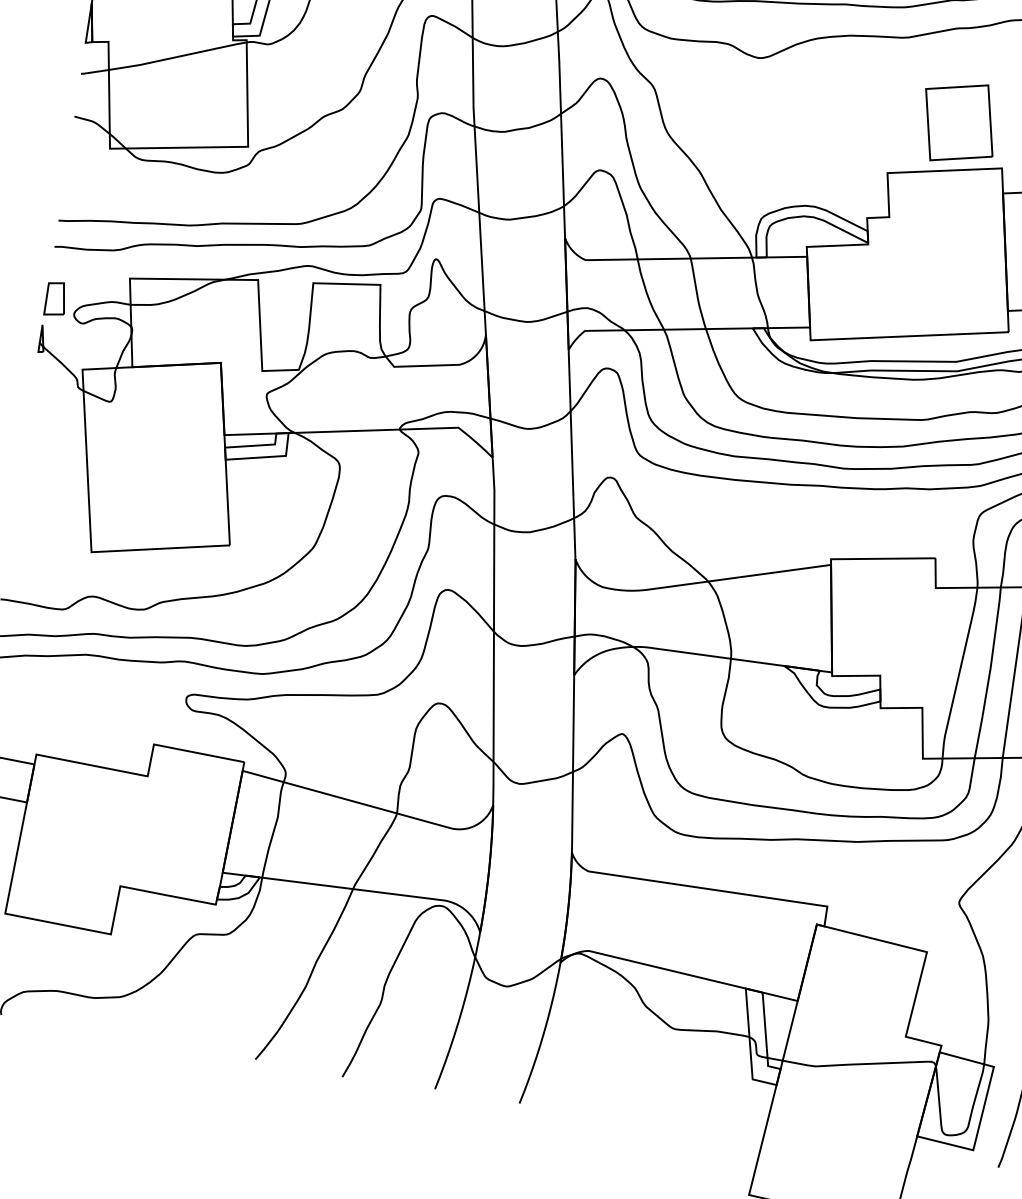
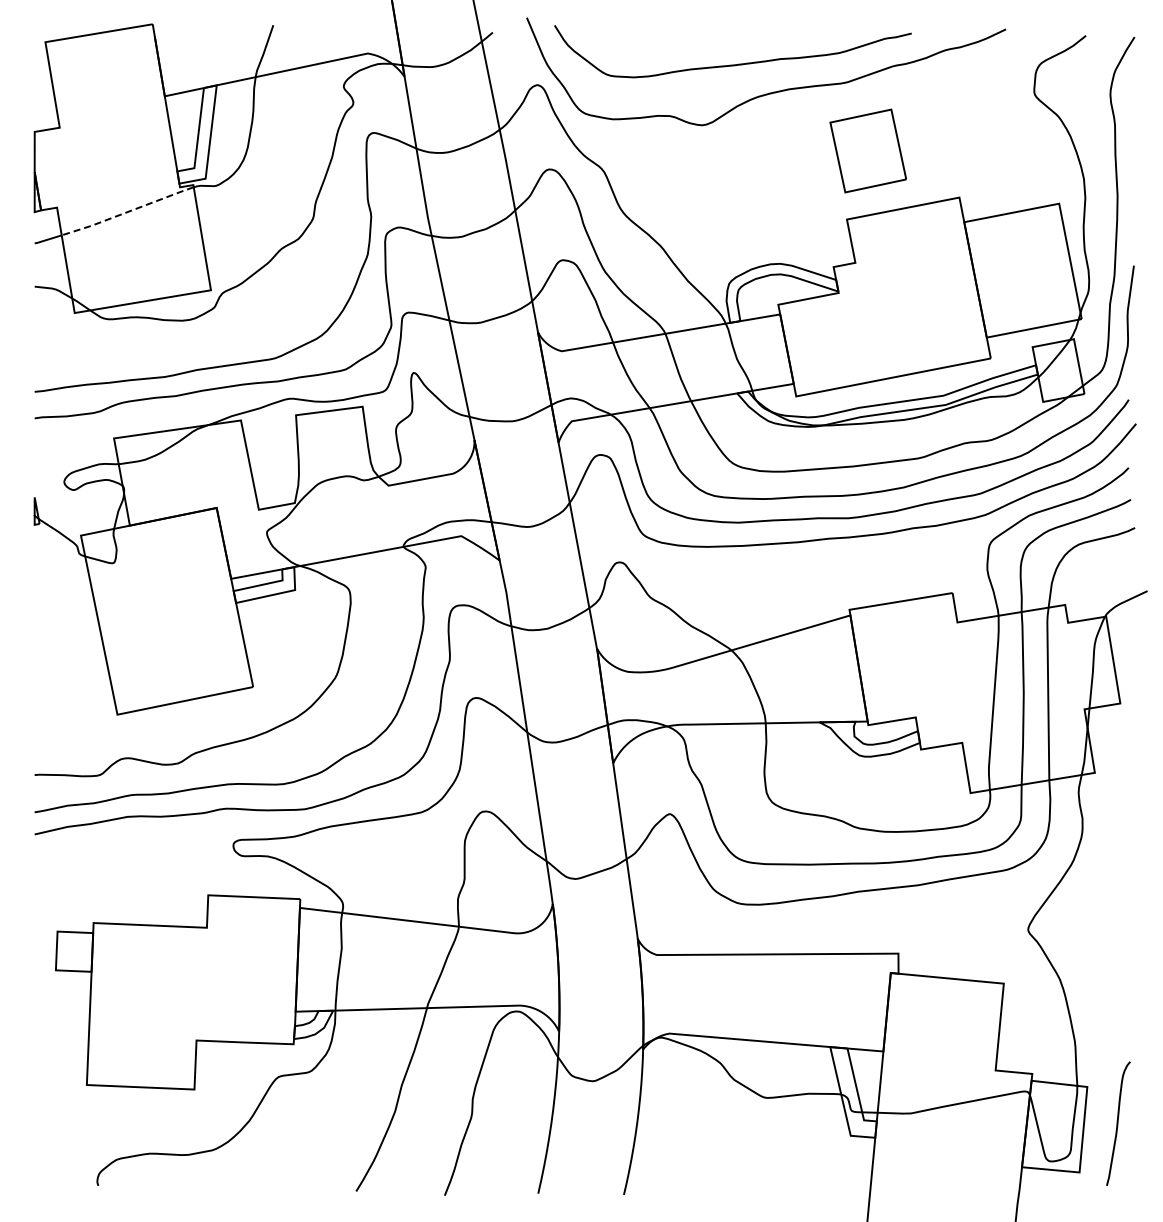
line: (177, 57) -> (127, 212), solid -> dashed
part: (958, 122) -> (867, 150), moved
part: (56, 298) -> (44, 469), removed

